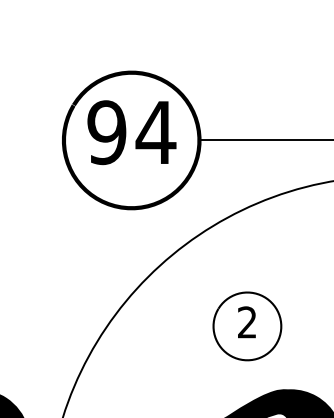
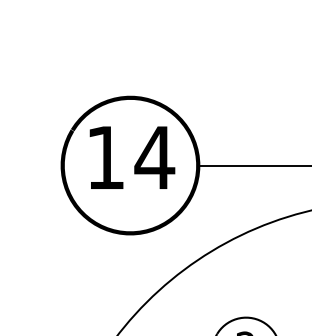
text: (106, 132) -> (105, 157), 94 -> 14

